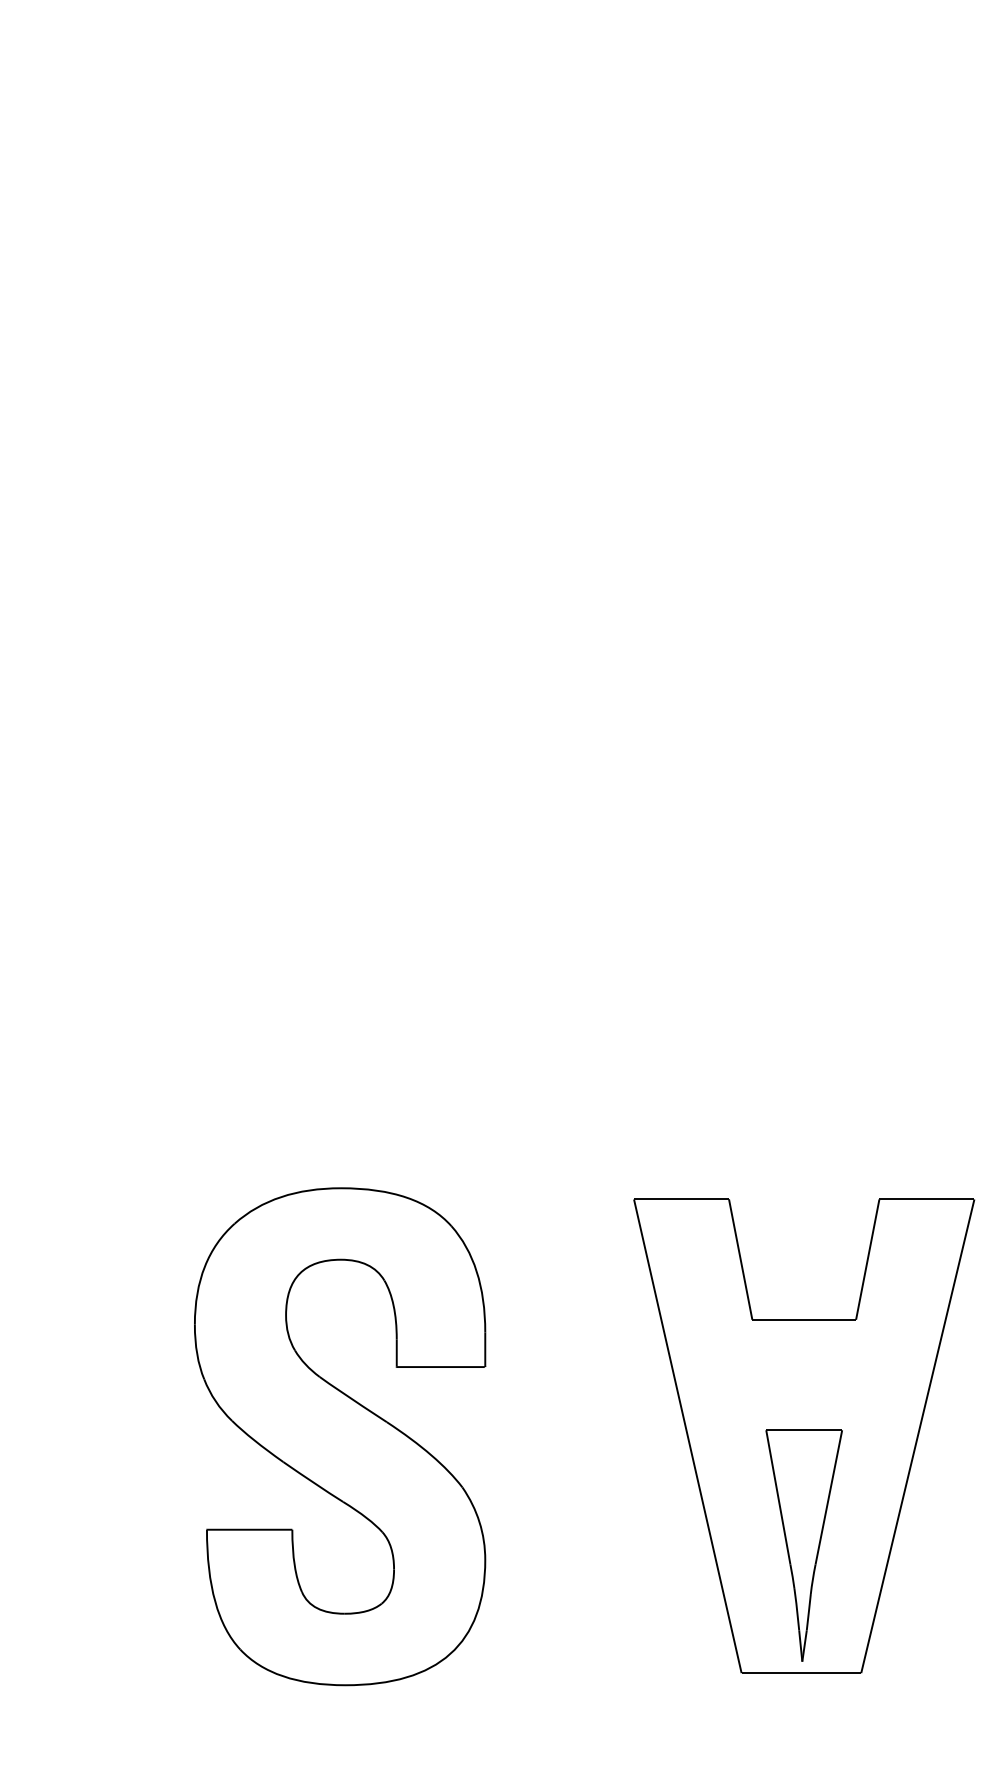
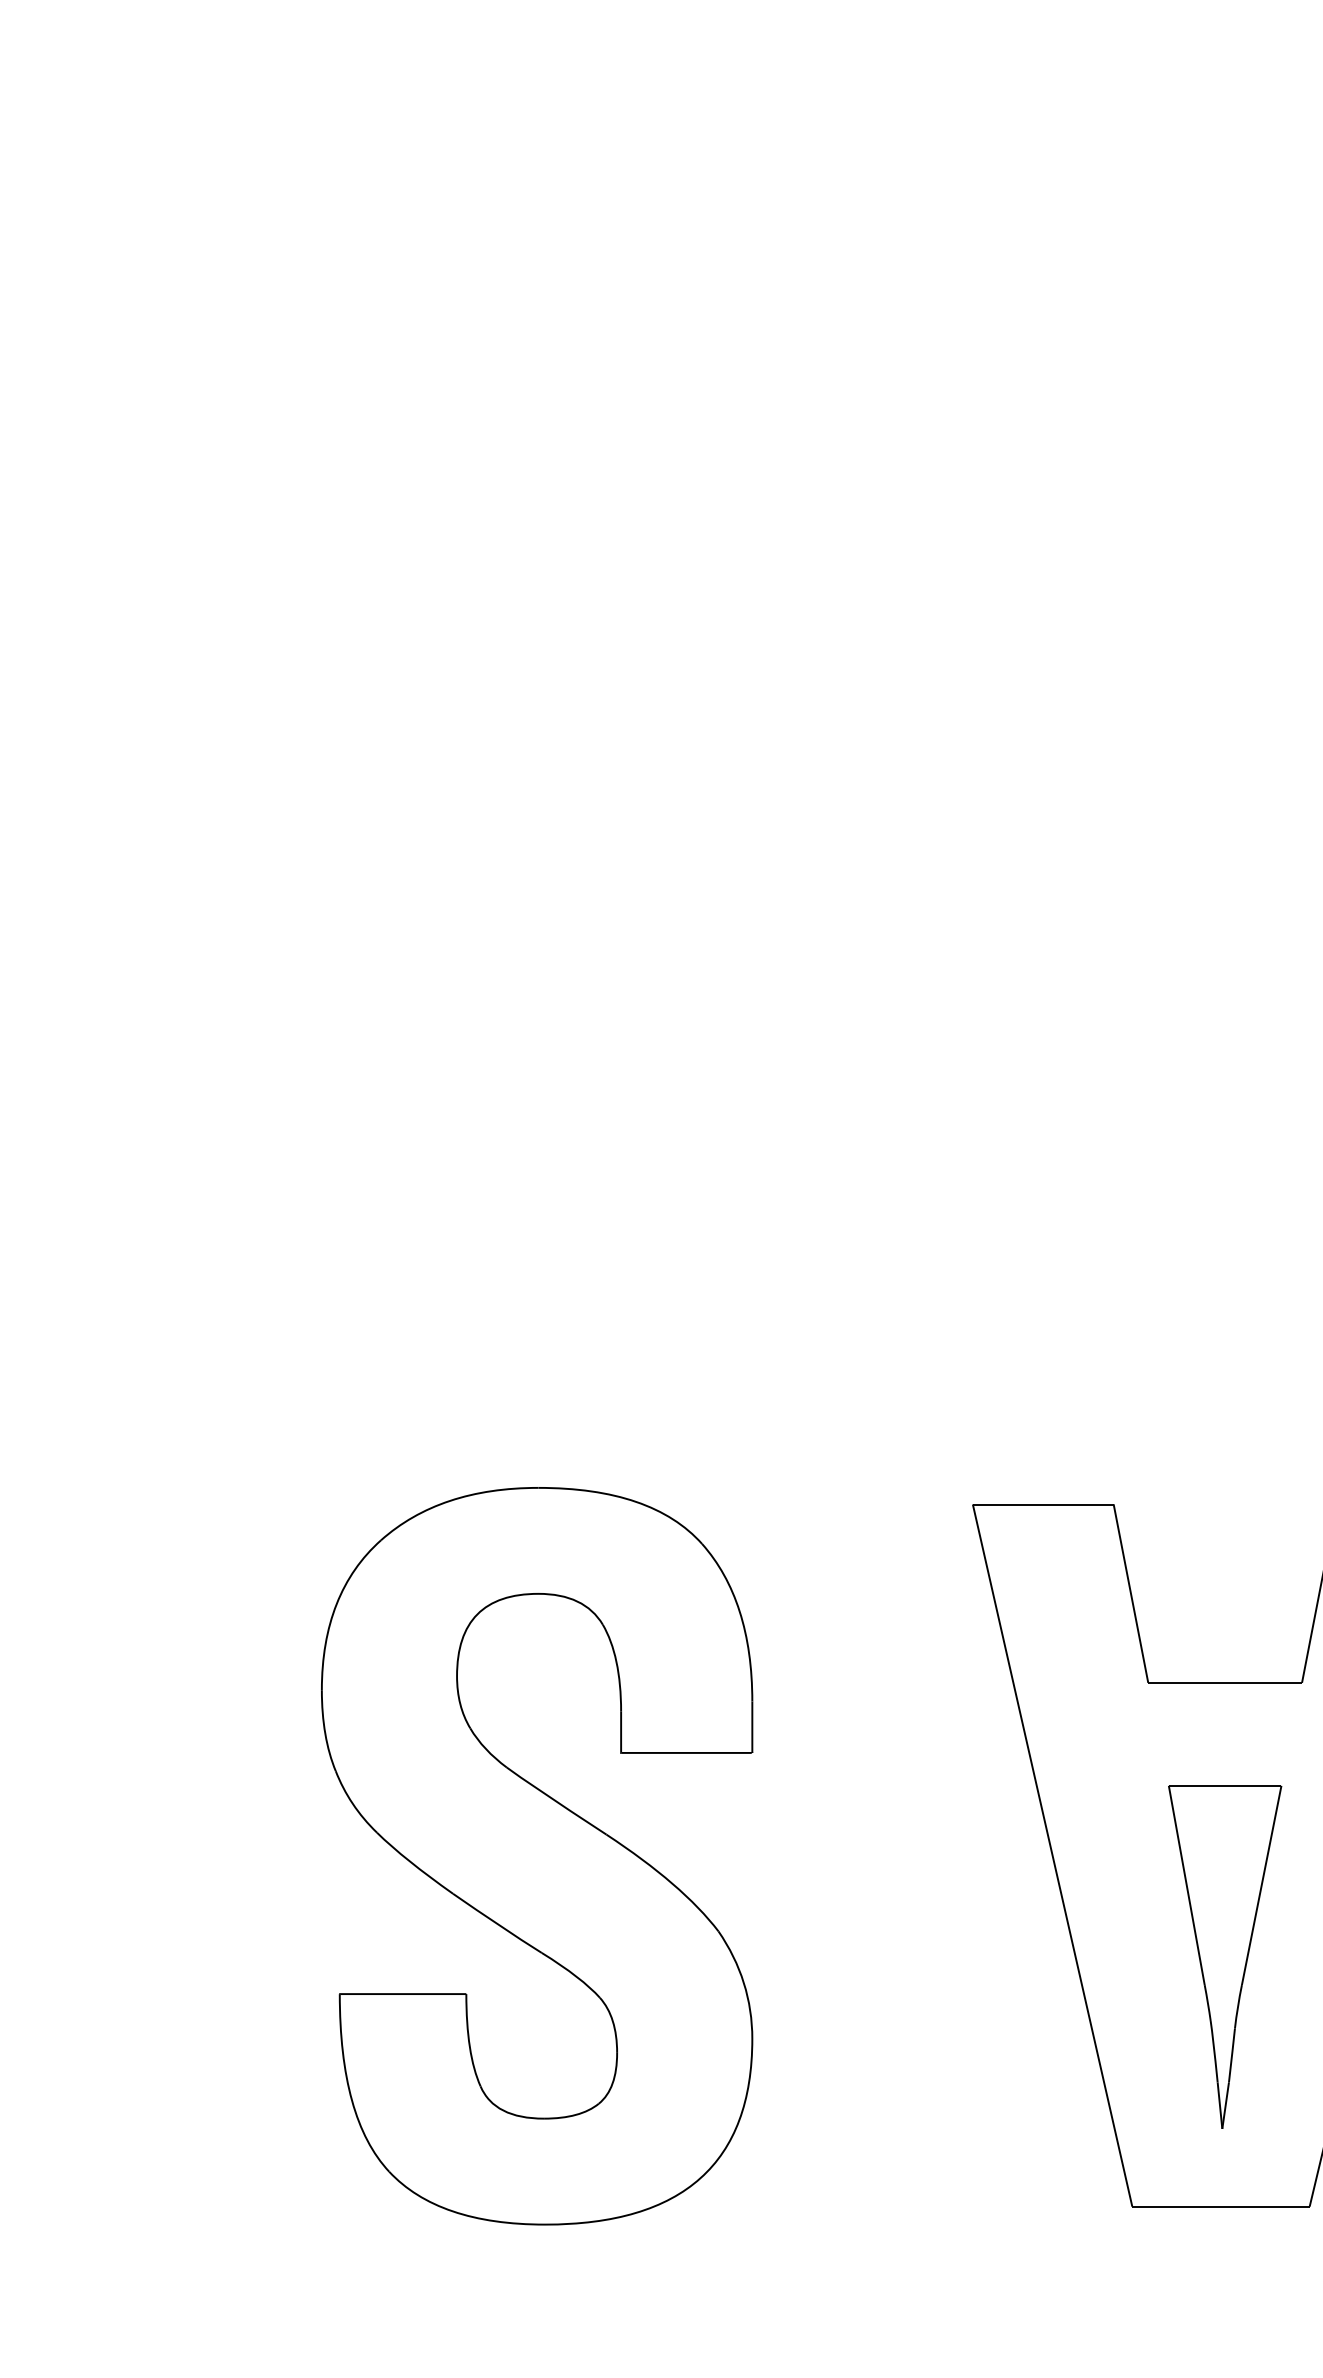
part: (803, 1545) -> (1224, 1956), moved

